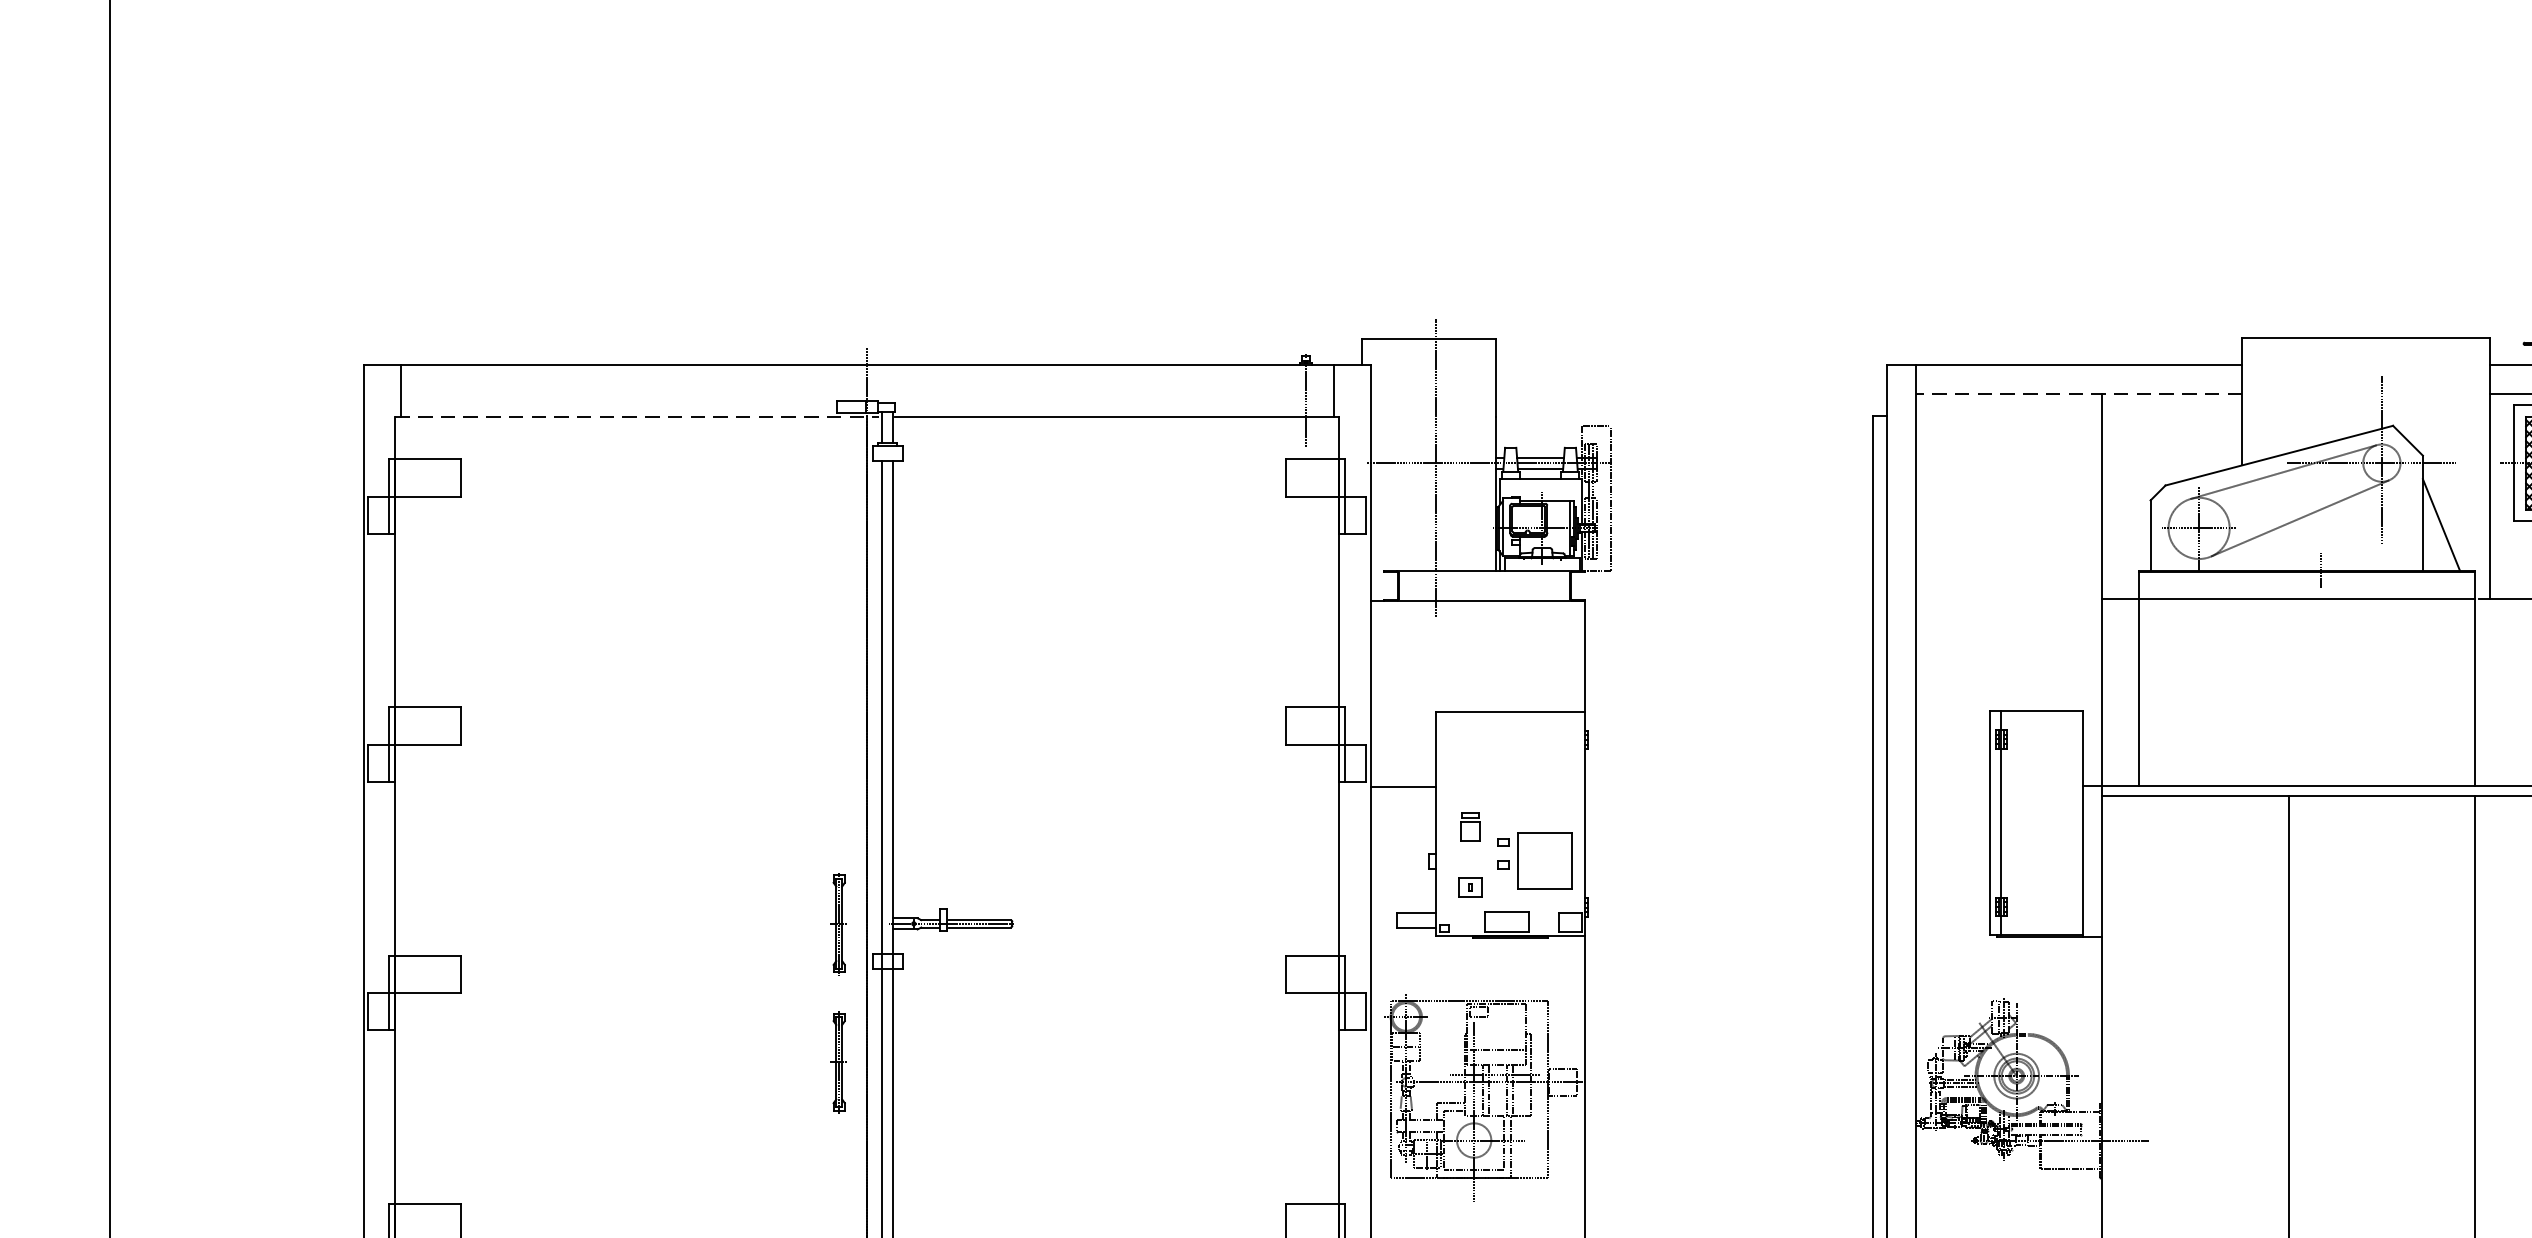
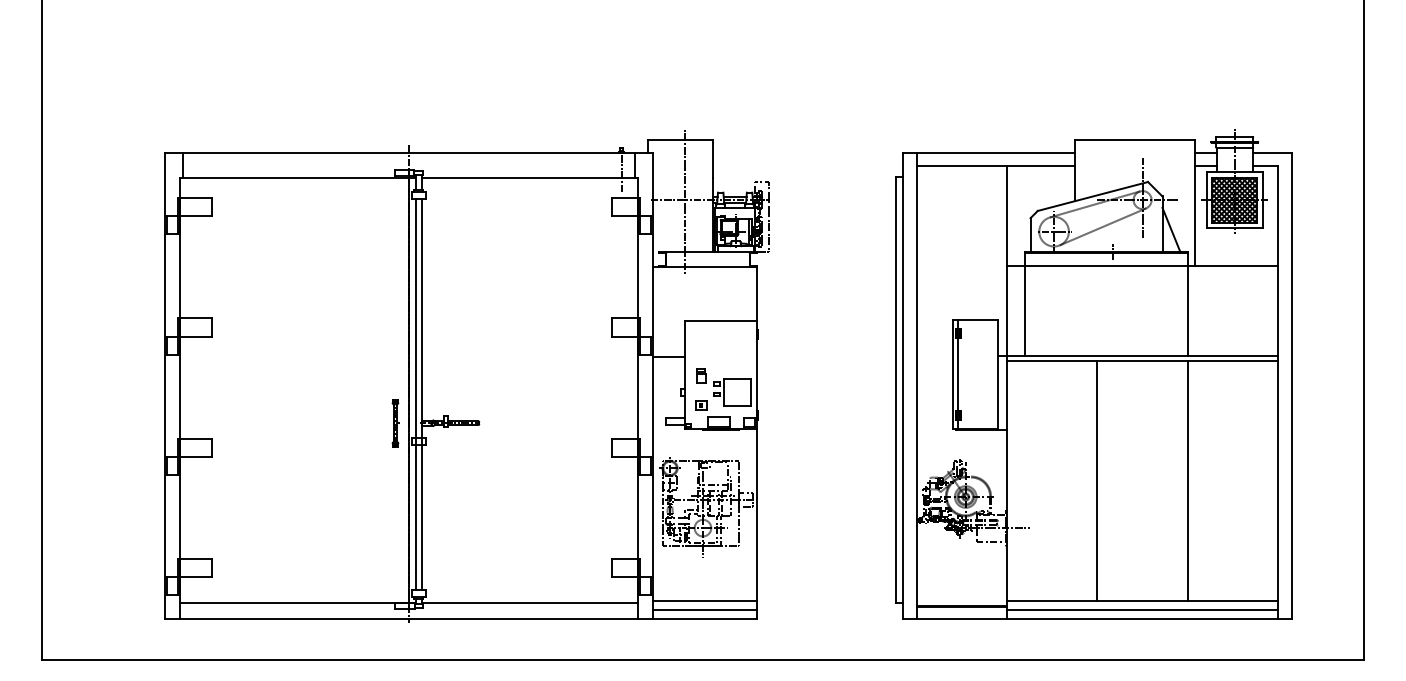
line: (2078, 393) -> (995, 166), dashed -> solid
line: (639, 416) -> (298, 177), dashed -> solid
part: (839, 1062) -> (395, 490), removed

